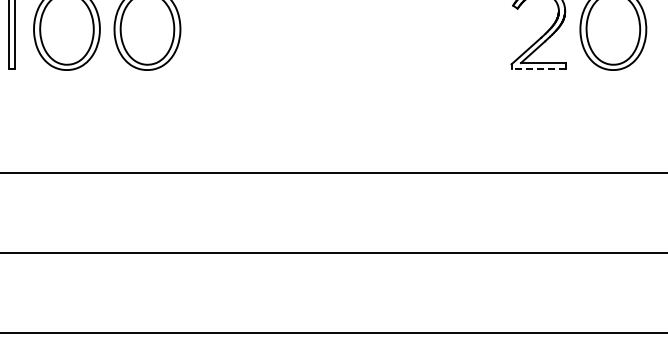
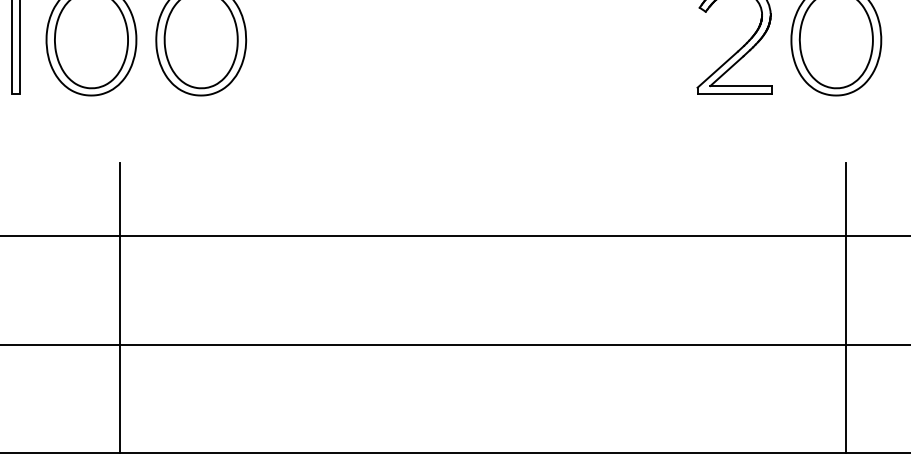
line: (538, 68) -> (734, 93), dashed -> solid
line: (88, 225) -> (120, 307), added
line: (620, 225) -> (846, 307), added

